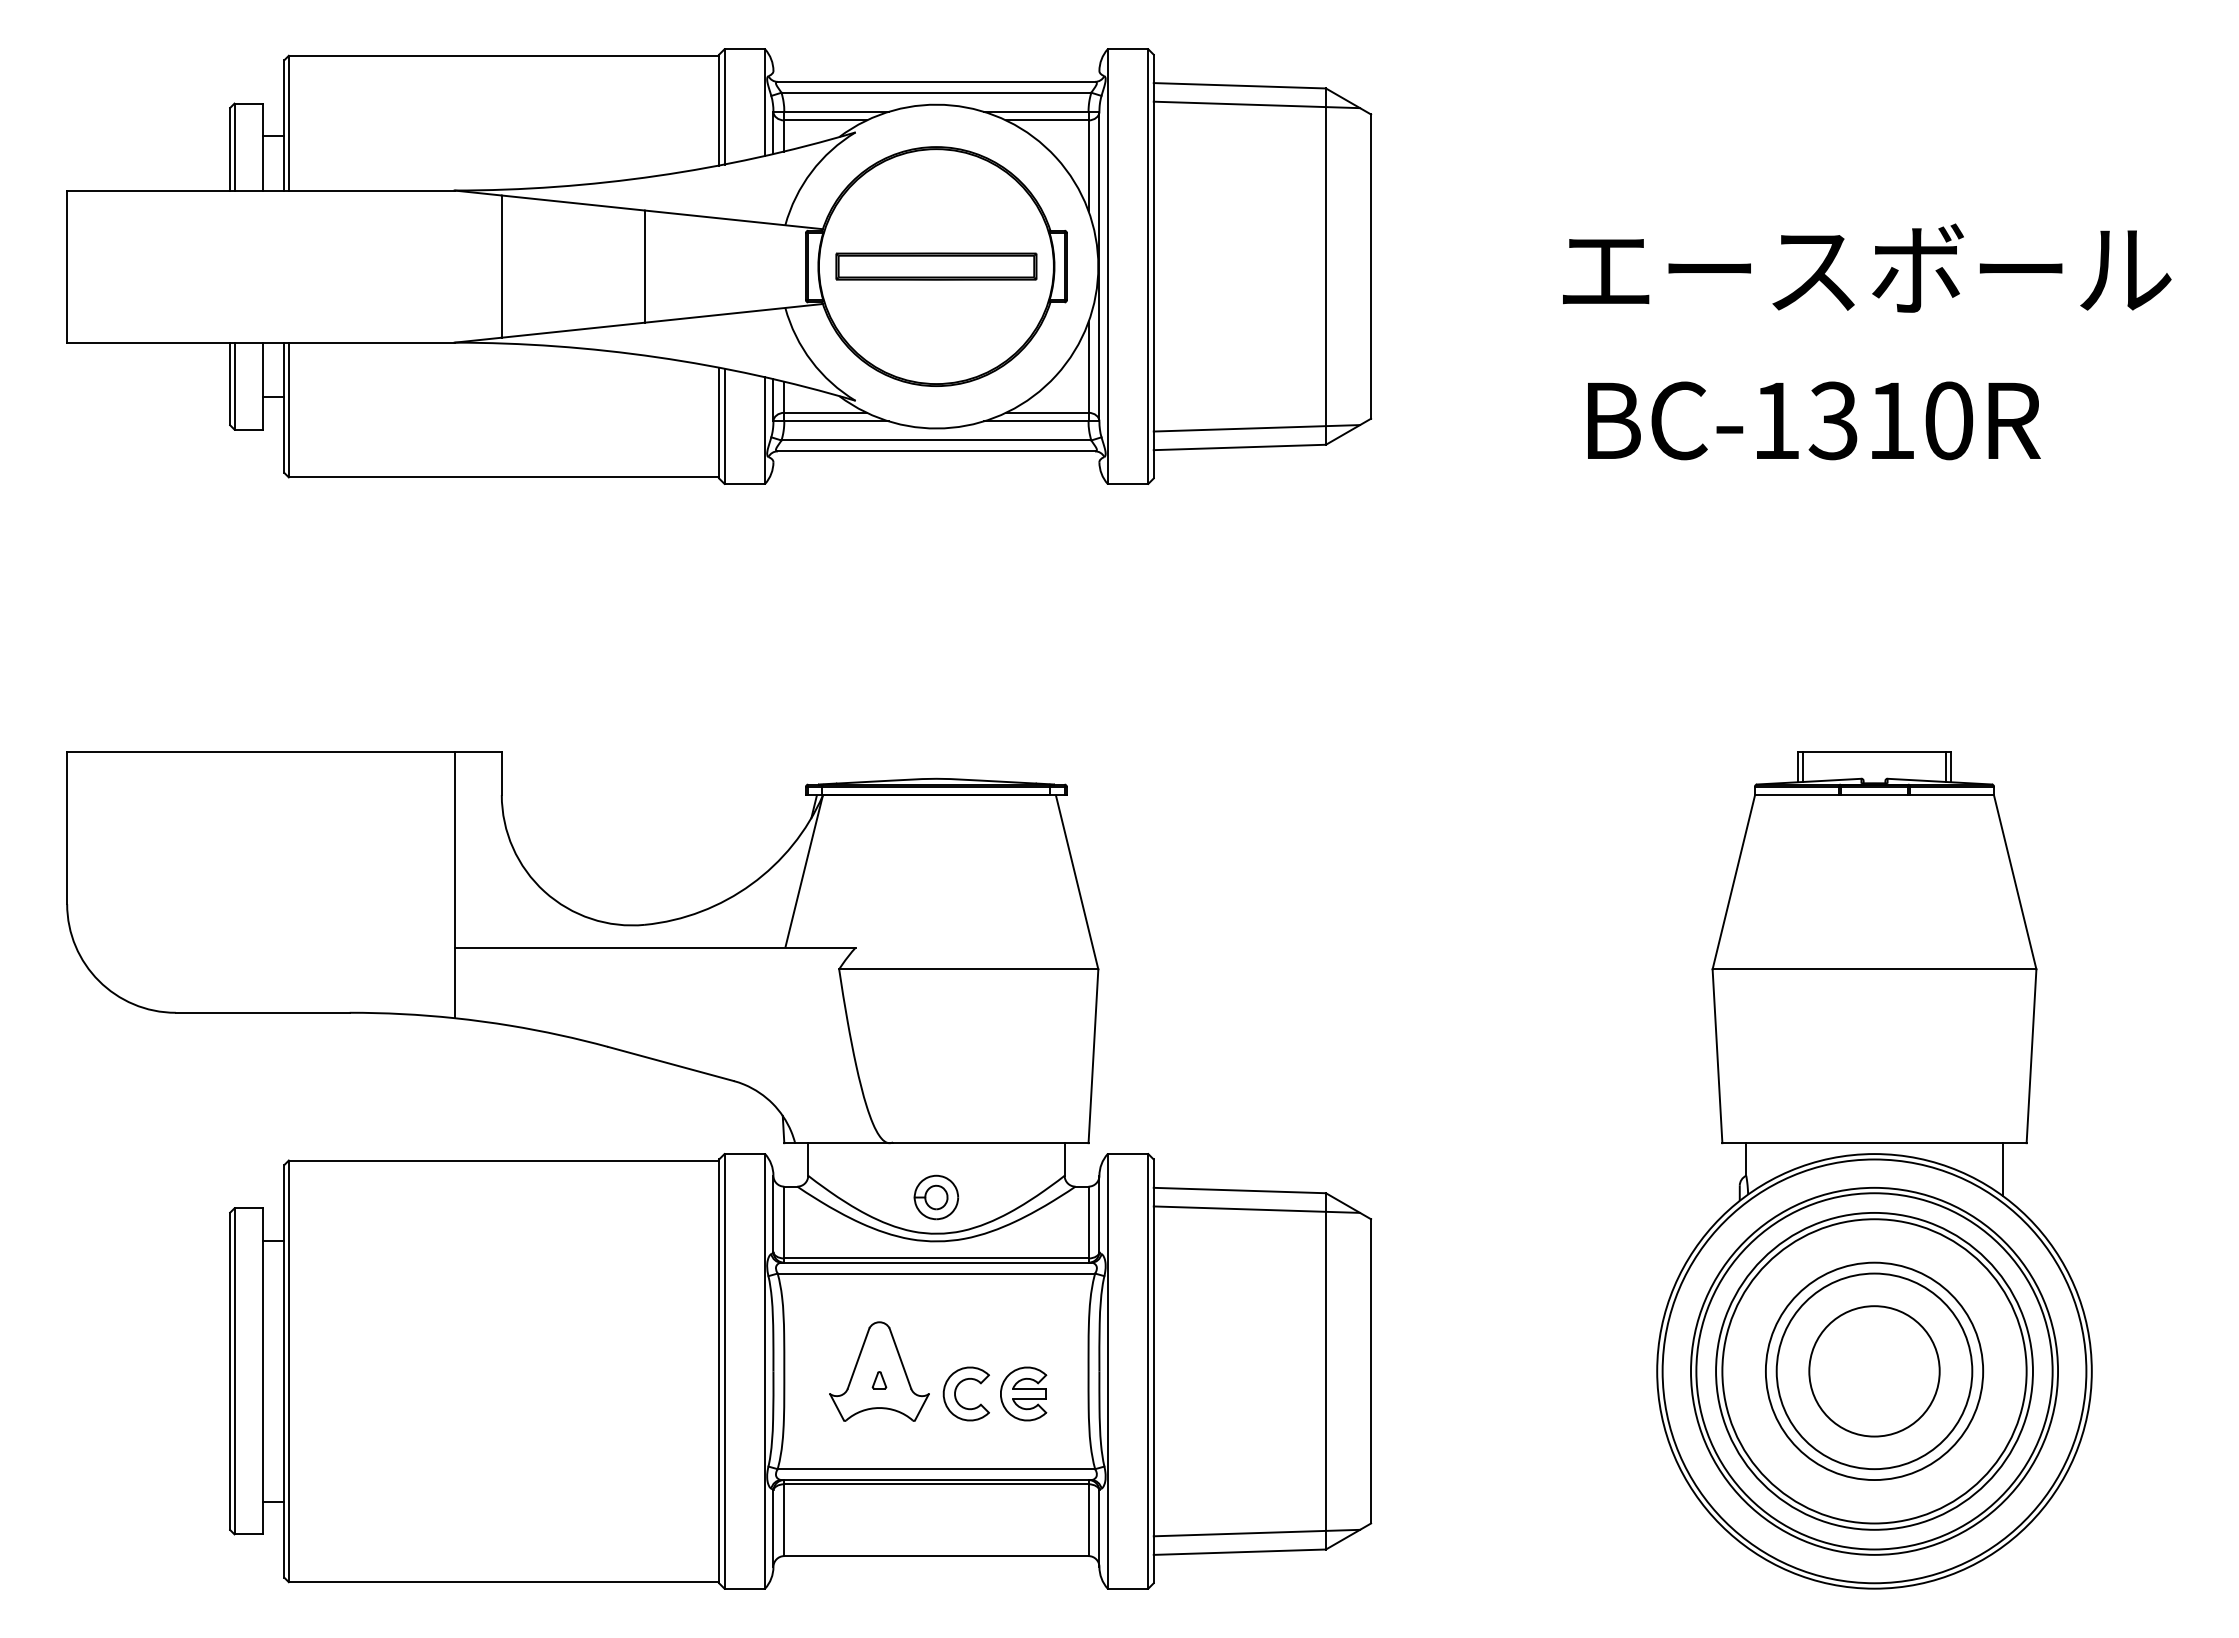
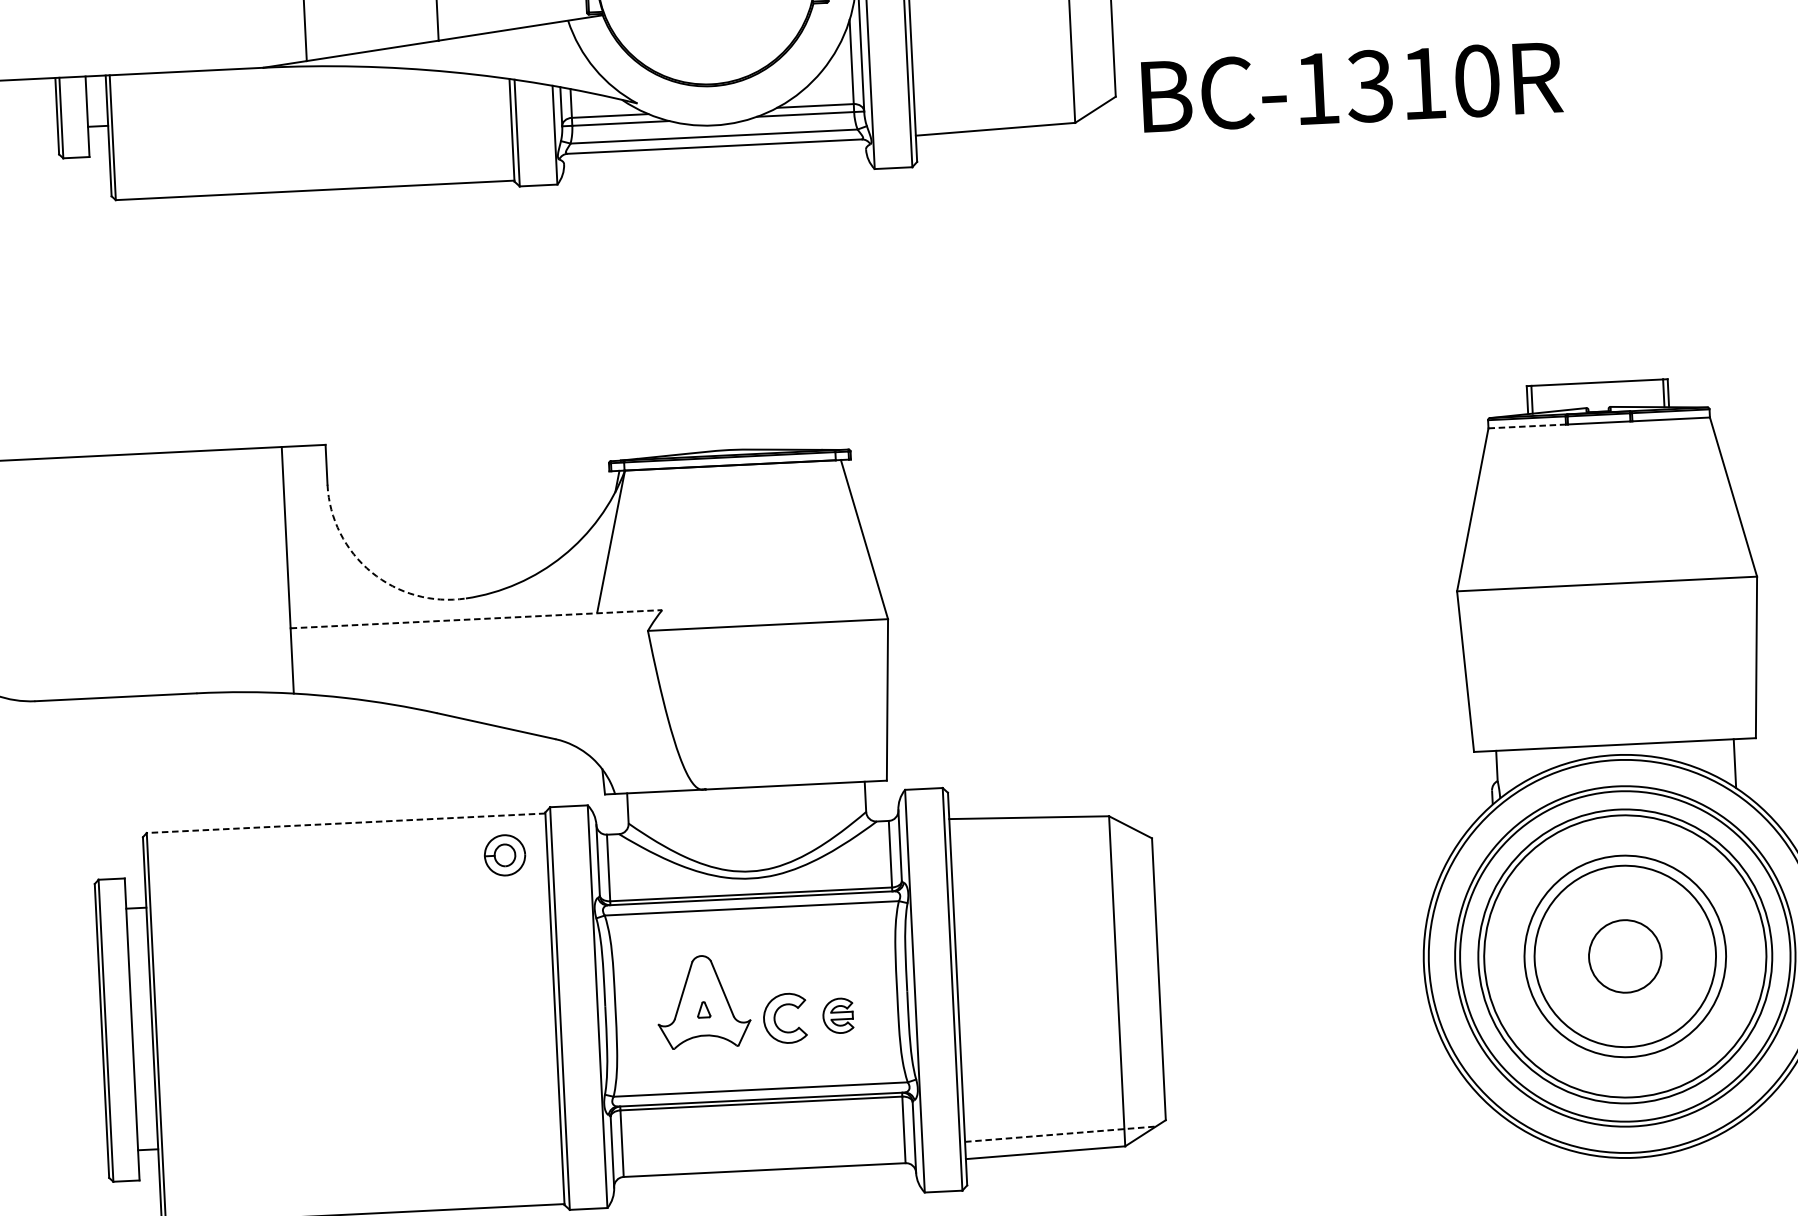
text: (1814, 420) -> (1352, 86), moved
line: (1256, 428) -> (1010, 110), removed
line: (1796, 795) -> (1526, 426), solid -> dashed
arc: (544, 891) -> (371, 572), solid -> dashed
line: (655, 947) -> (476, 619), solid -> dashed
line: (503, 1160) -> (345, 823), solid -> dashed
part: (936, 1197) -> (505, 855), moved
line: (1256, 1209) -> (1045, 834), removed
circle: (1874, 1371) -> (1625, 956), size x0.6
part: (1023, 1393) -> (837, 1015), size x0.7
line: (1257, 1533) -> (1061, 1134), solid -> dashed

